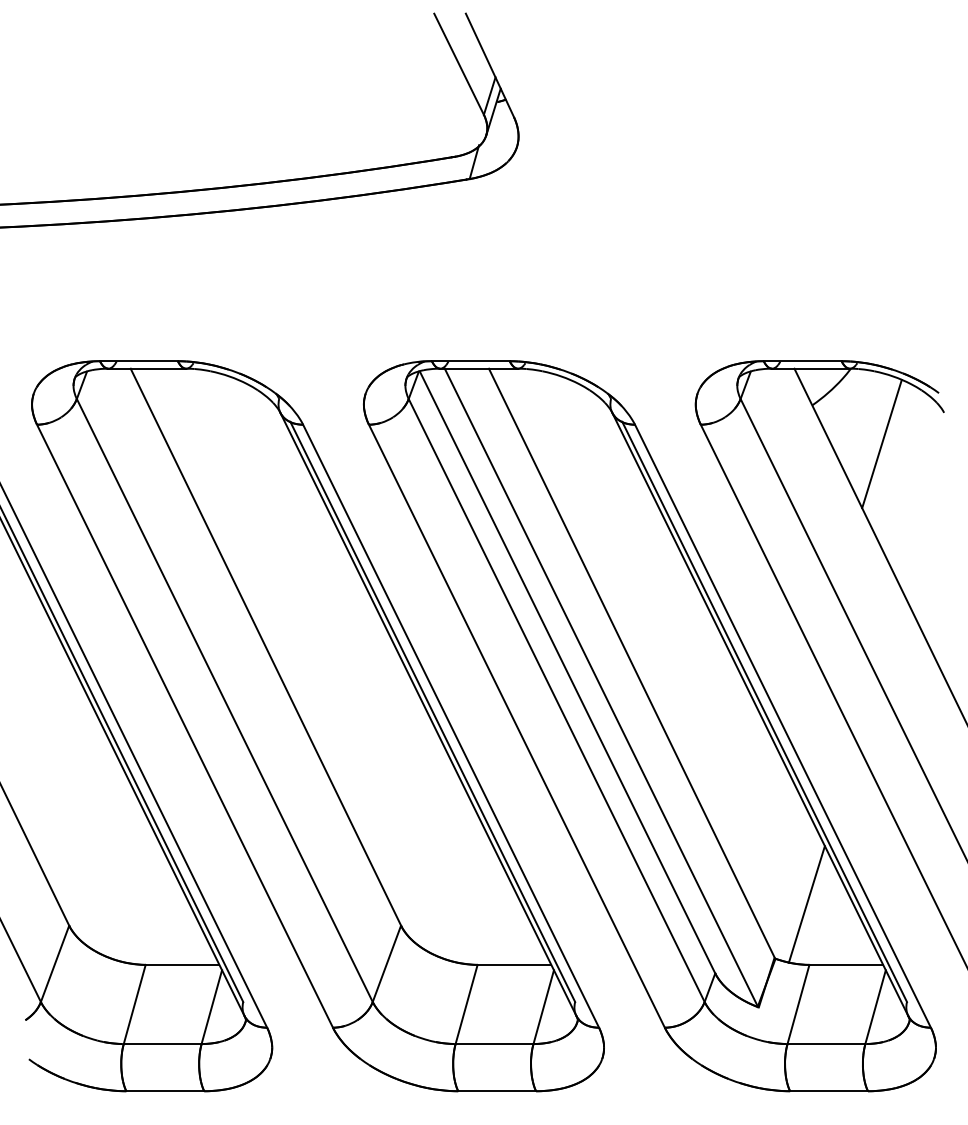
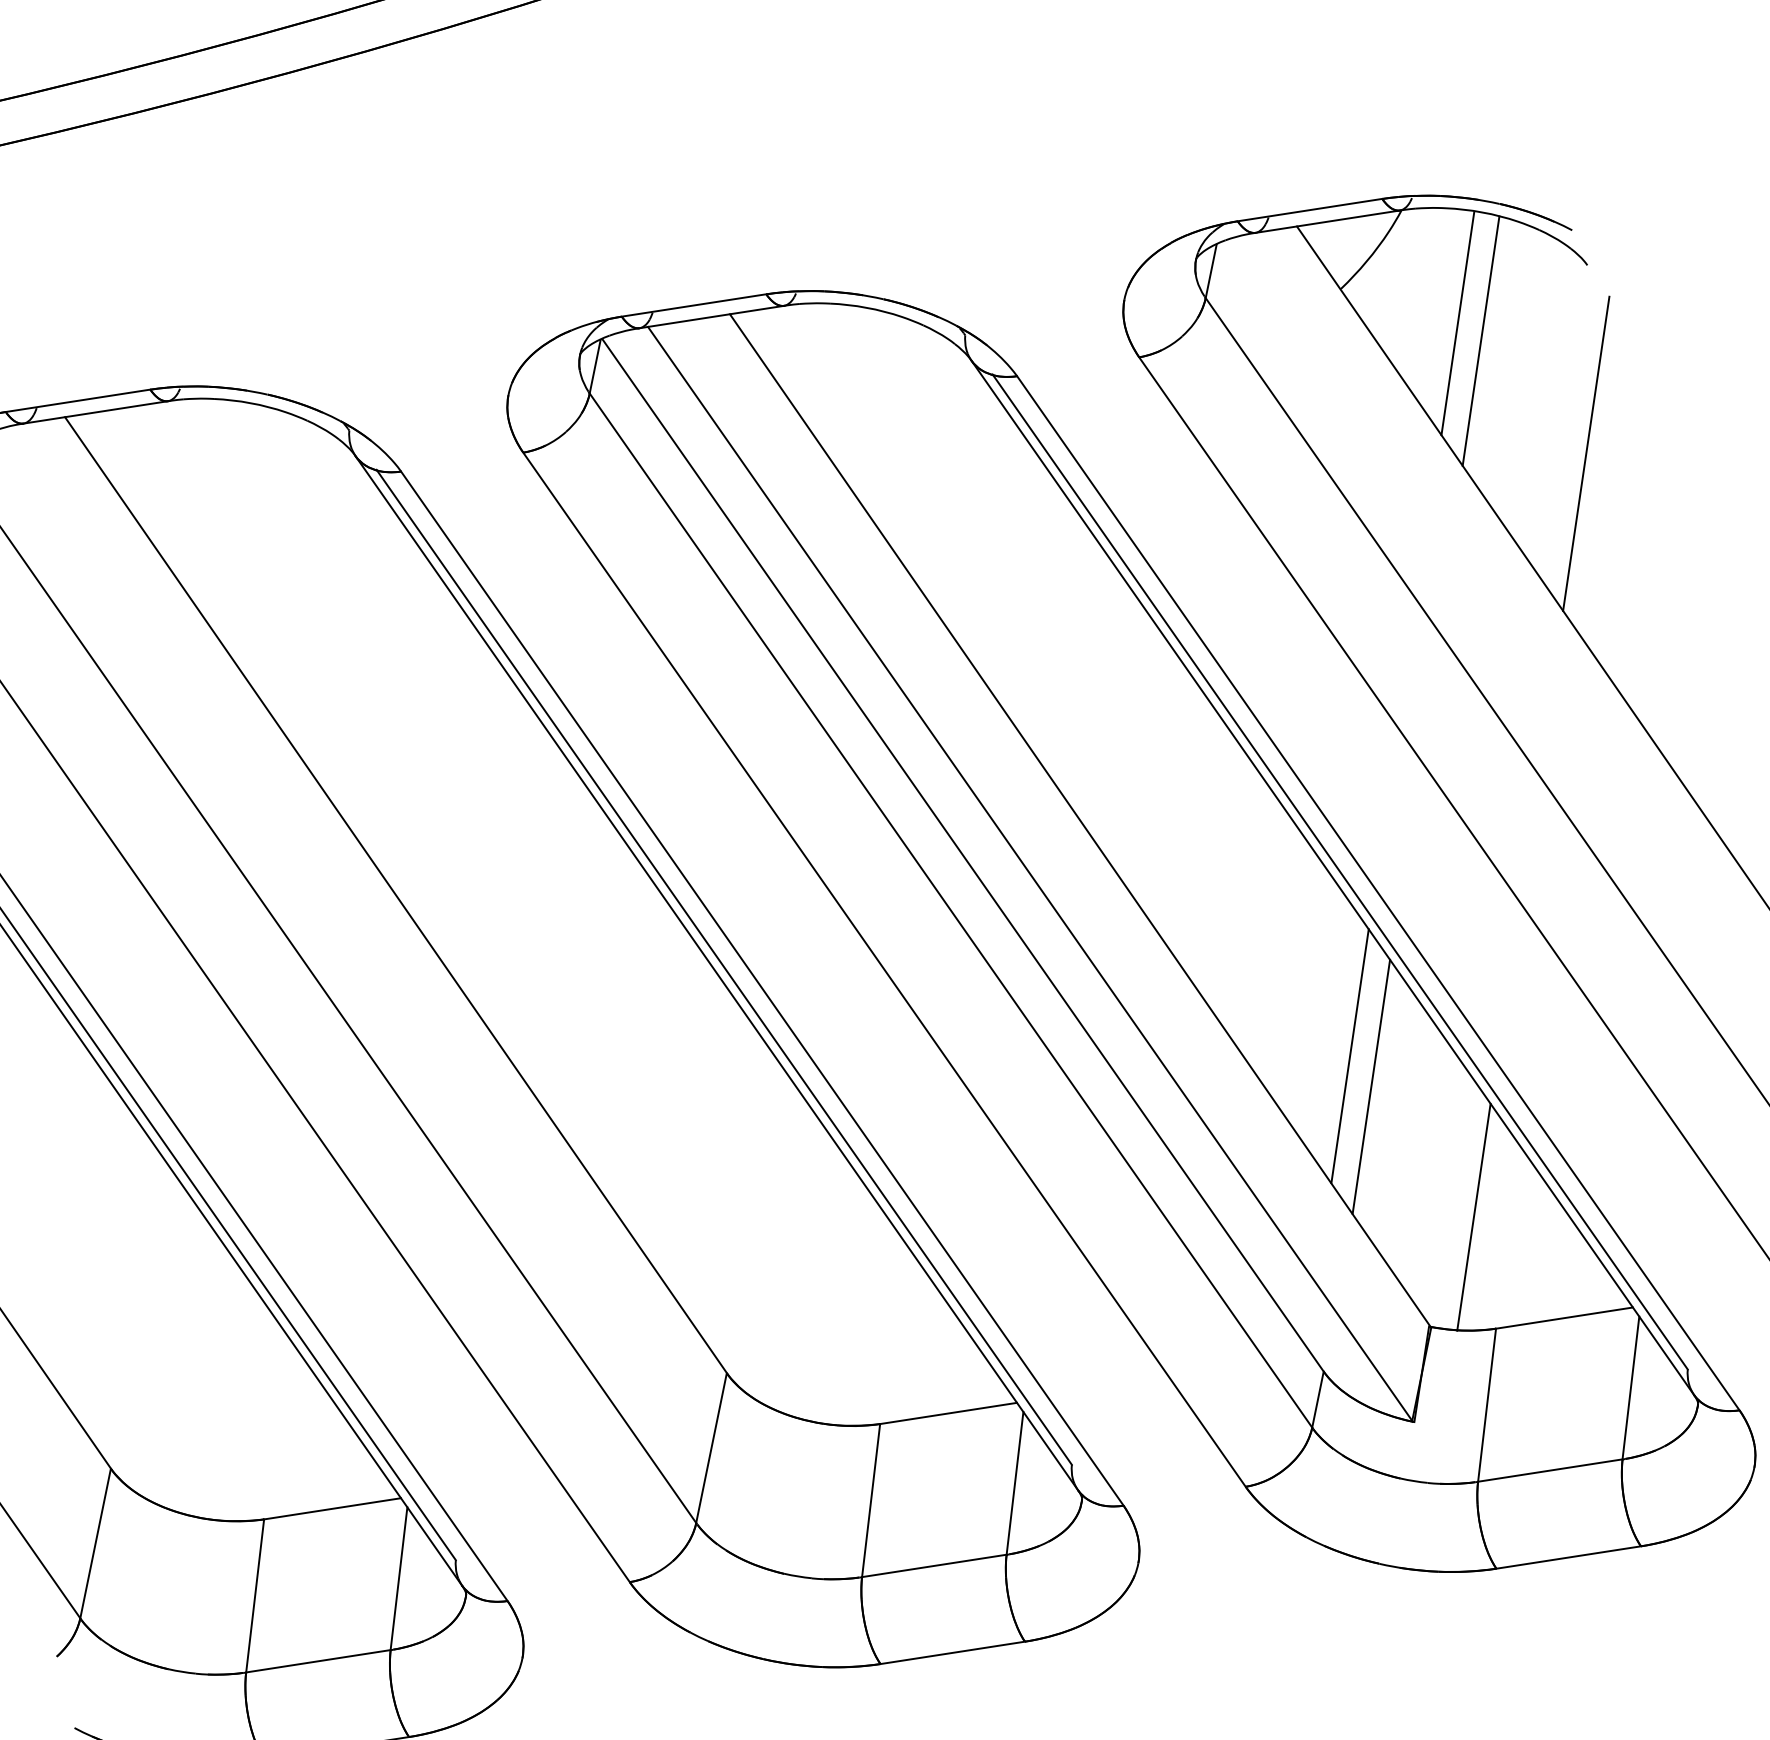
line: (870, 432) -> (1456, 322), added
line: (928, 511) -> (1586, 452), added
line: (754, 809) -> (1349, 1056), added
line: (763, 827) -> (1371, 1086), added

